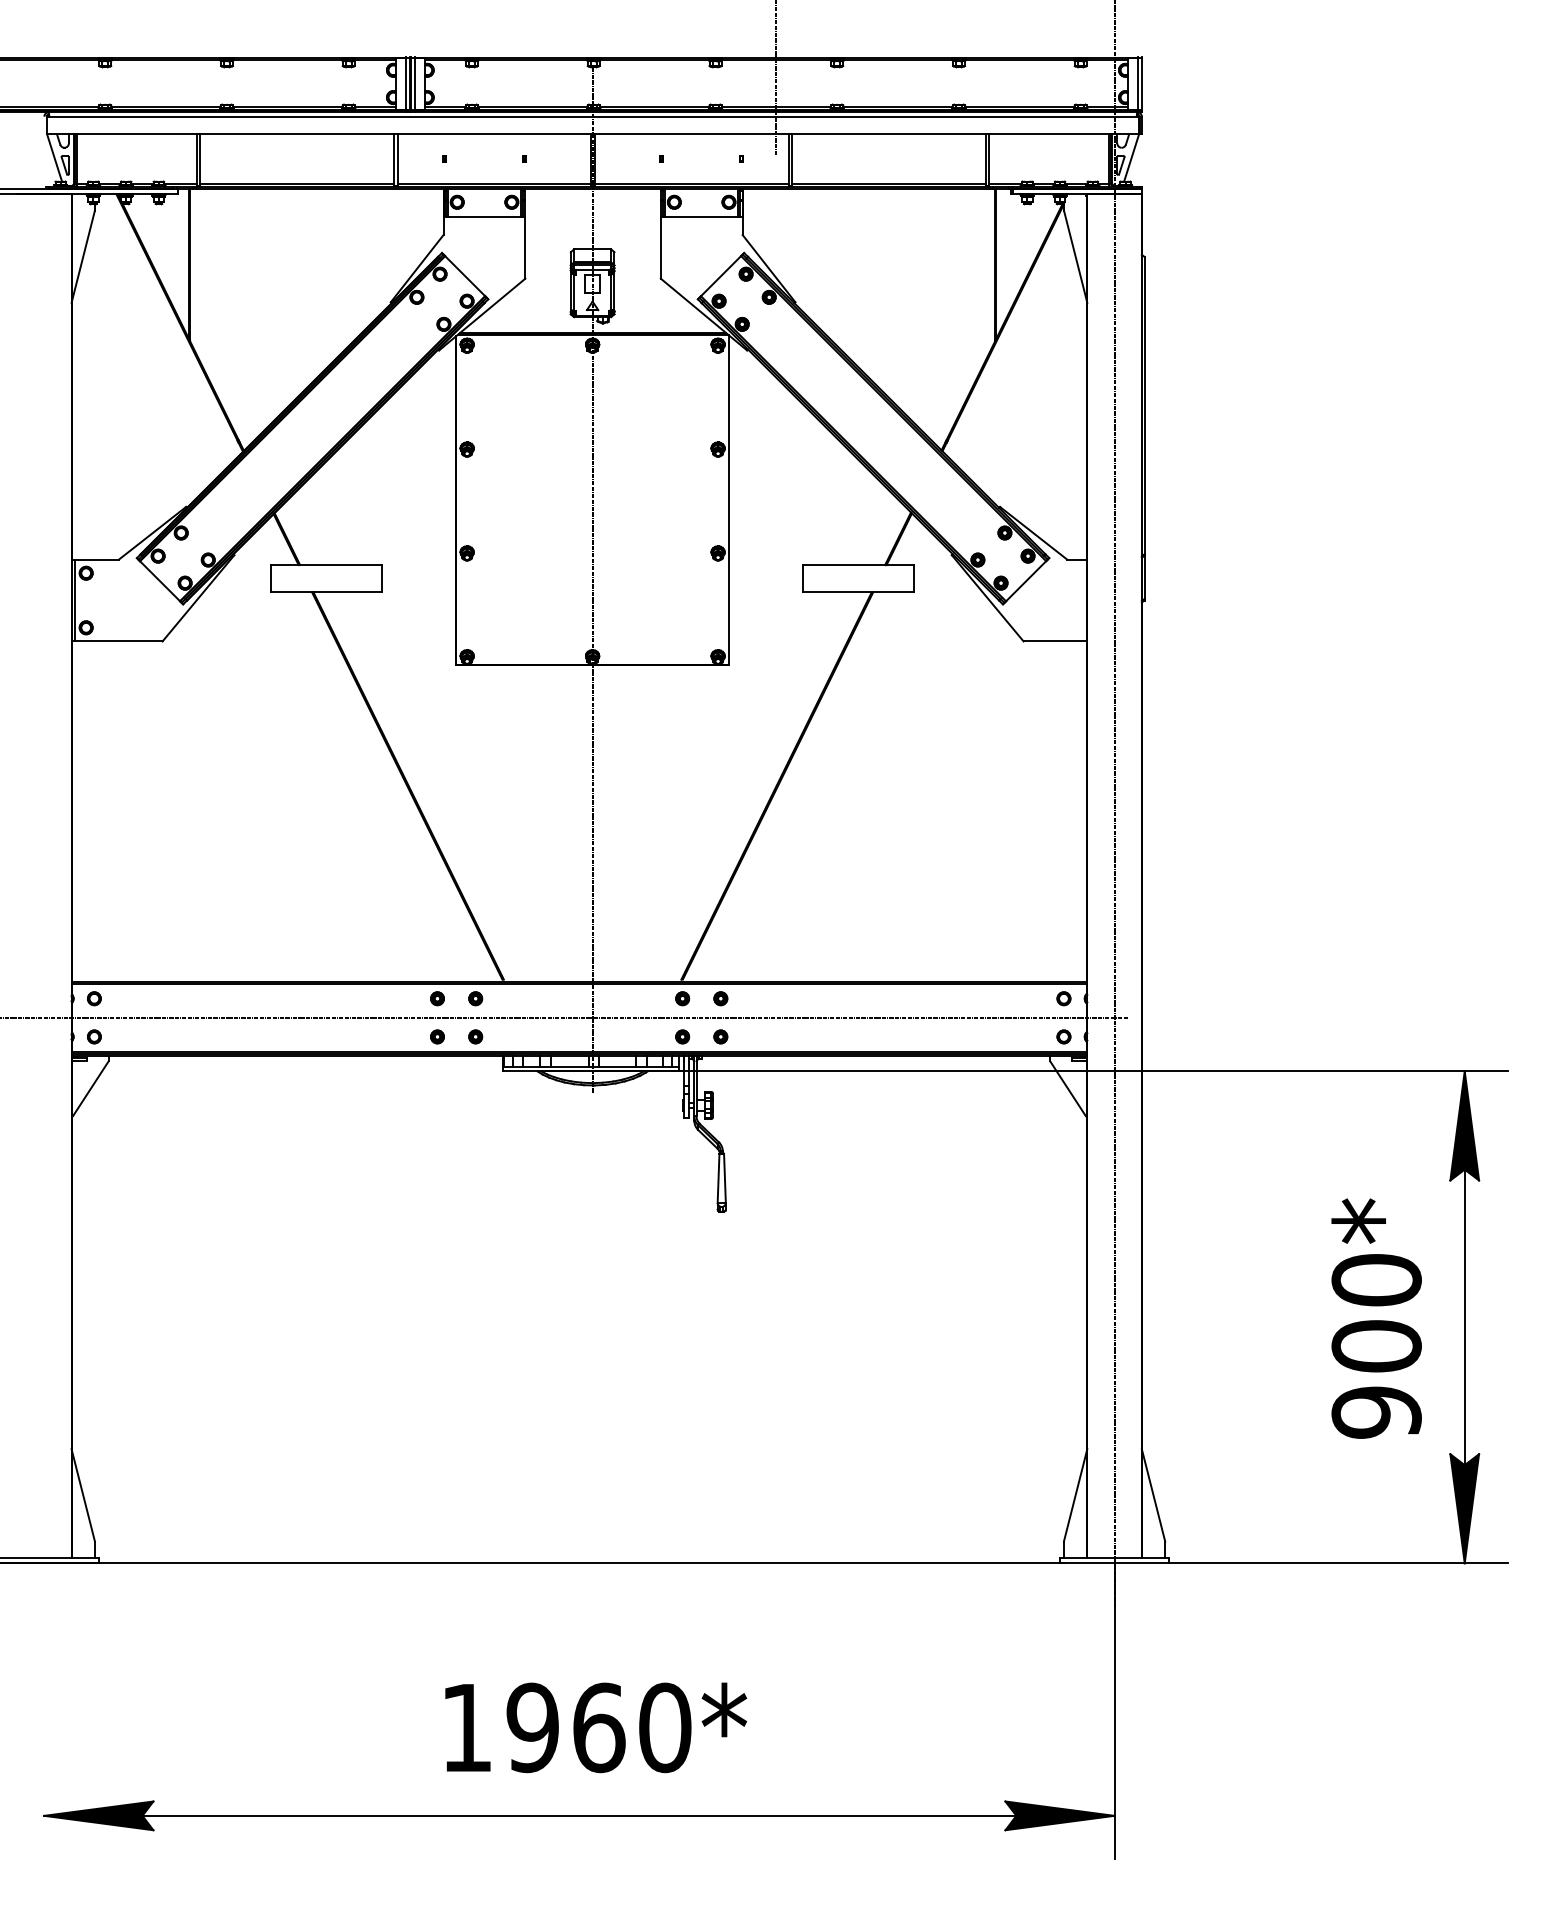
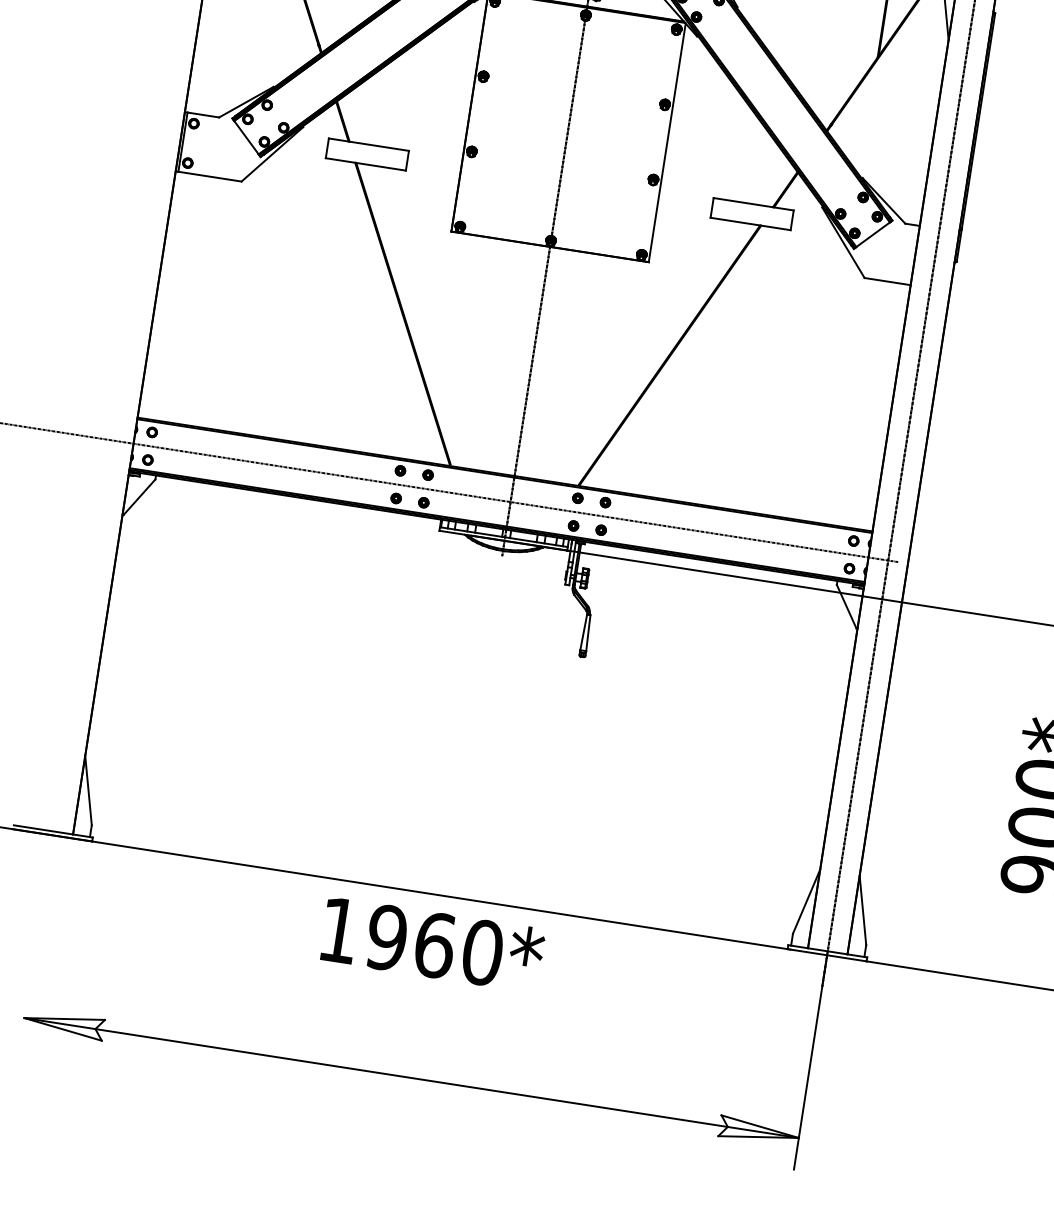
text: (596, 1727) -> (433, 944), moved
fill: (98, 1815) -> (63, 1023), removed
fill: (1059, 1815) -> (759, 1131), removed

